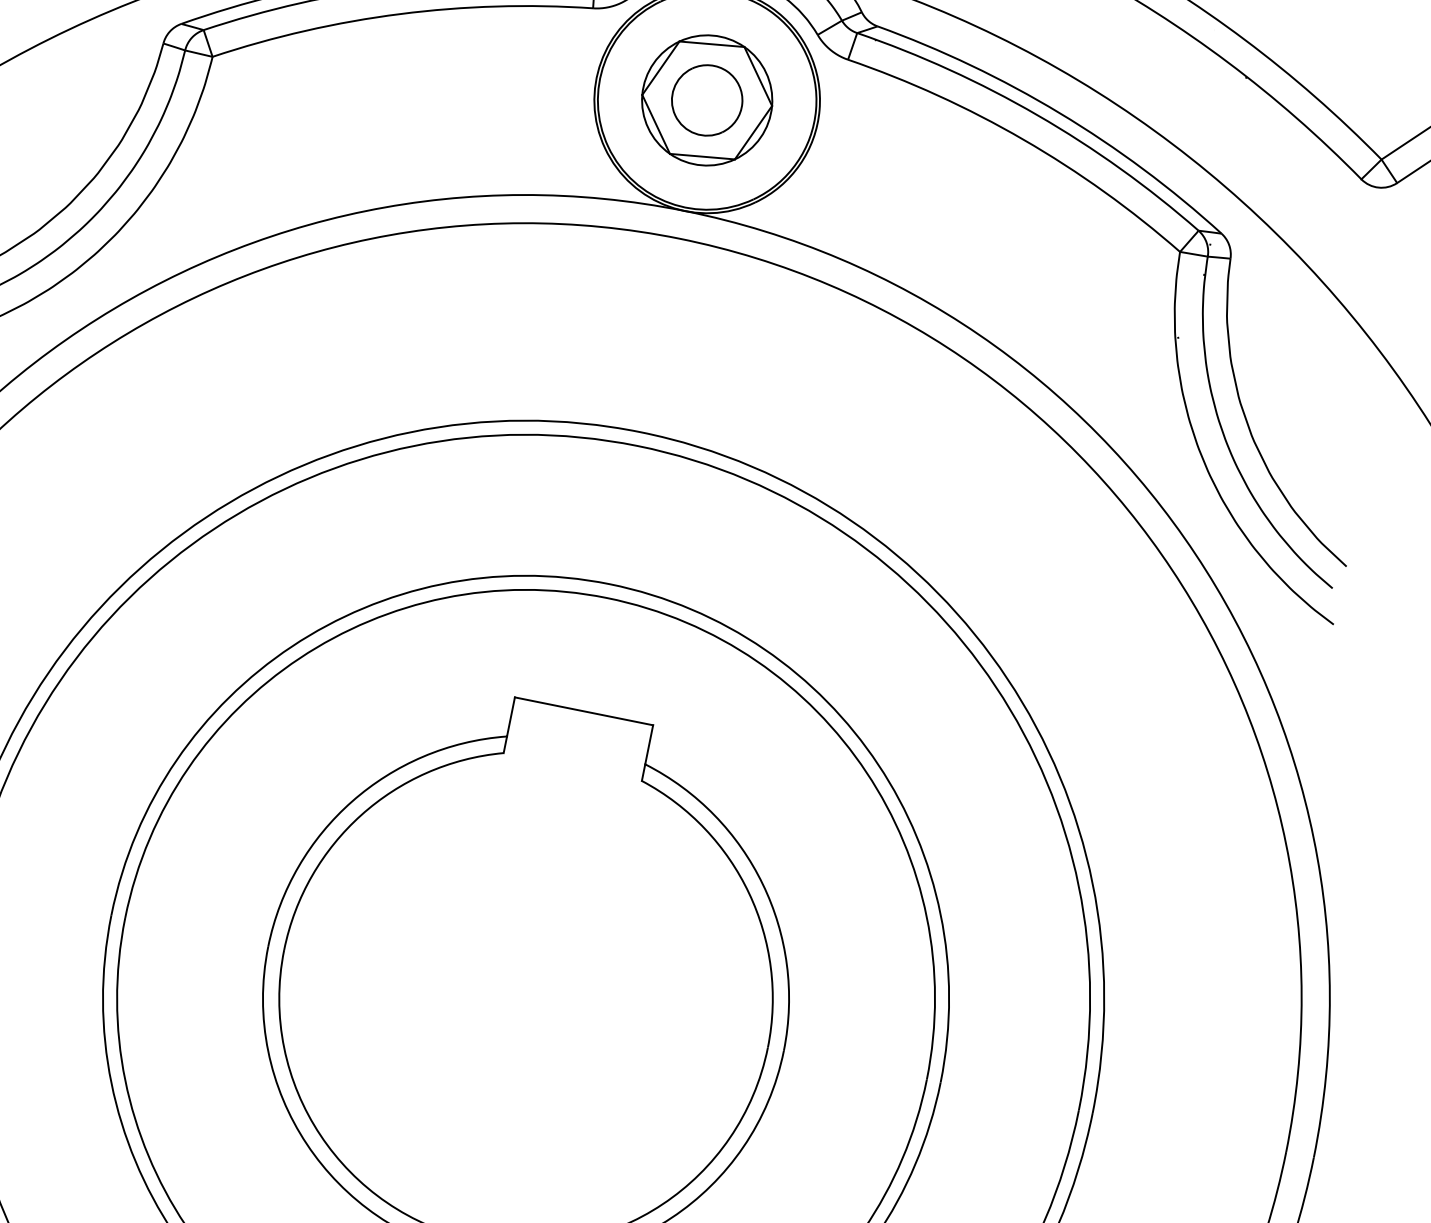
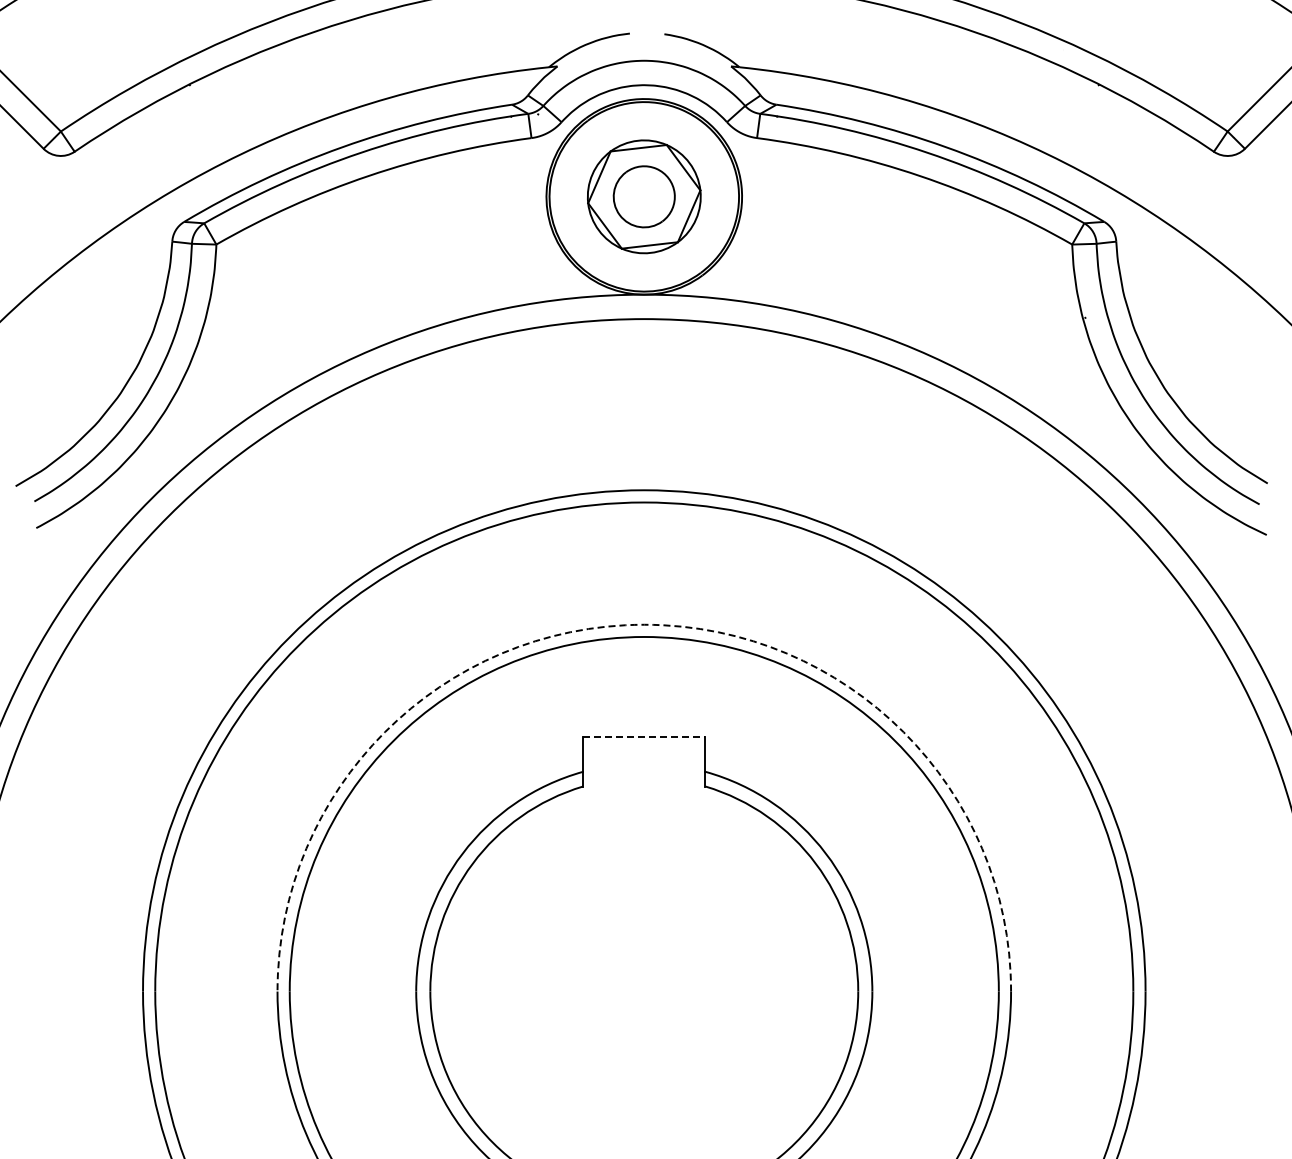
arc: (609, 583) -> (644, 624), solid -> dashed
line: (584, 711) -> (644, 737), solid -> dashed

